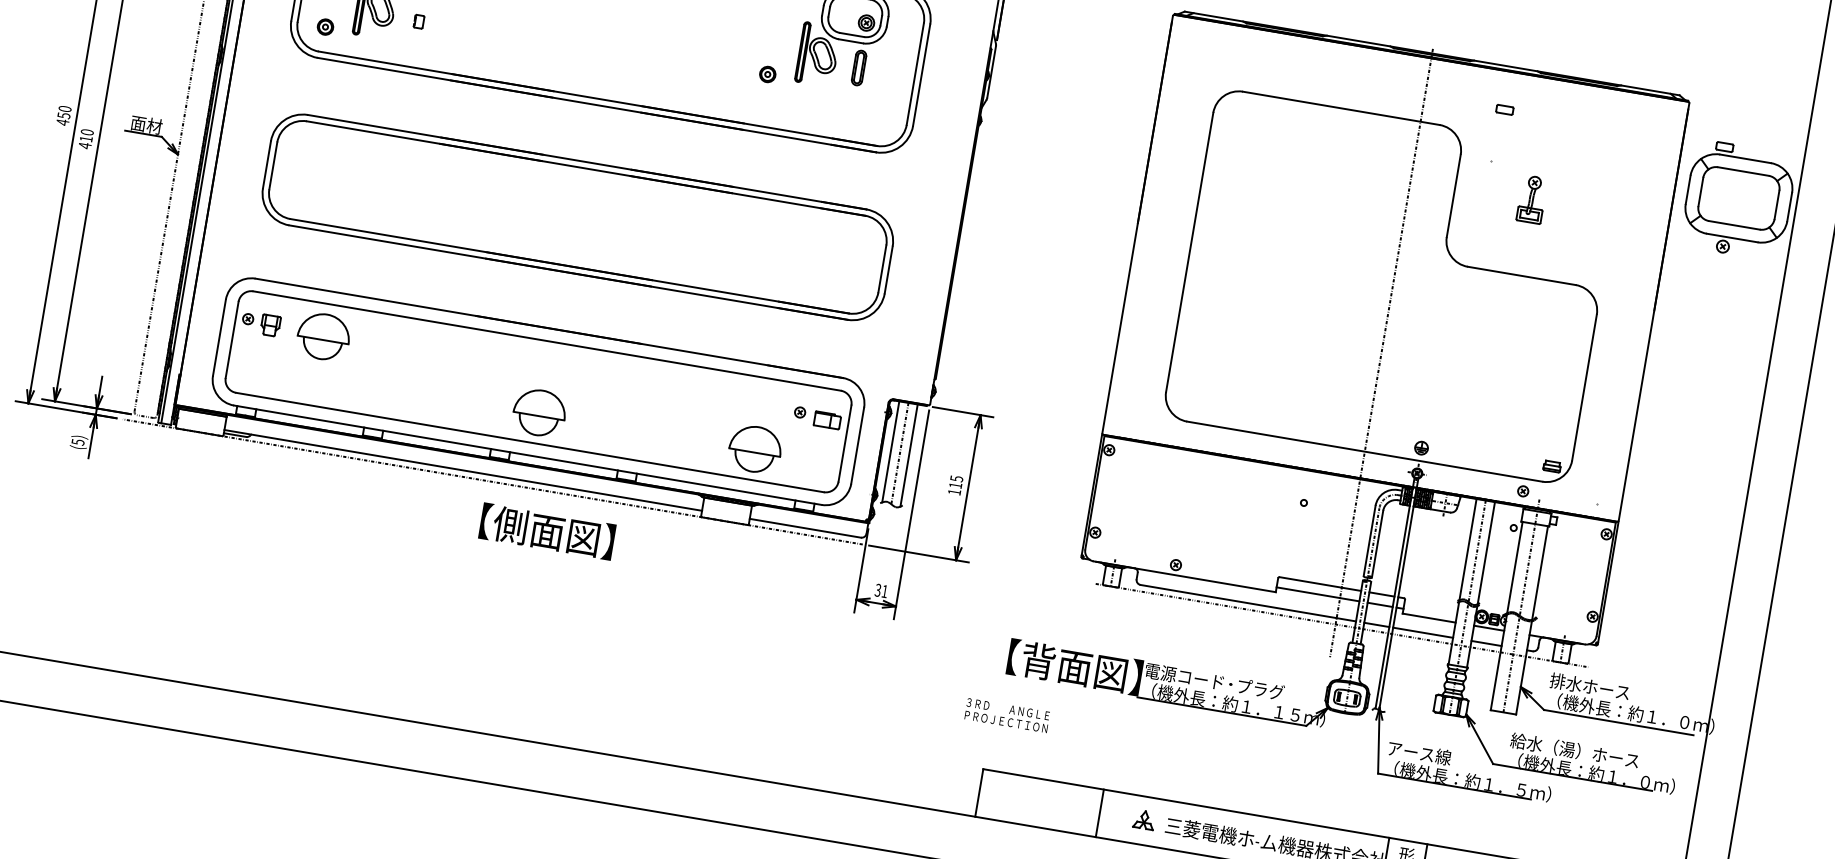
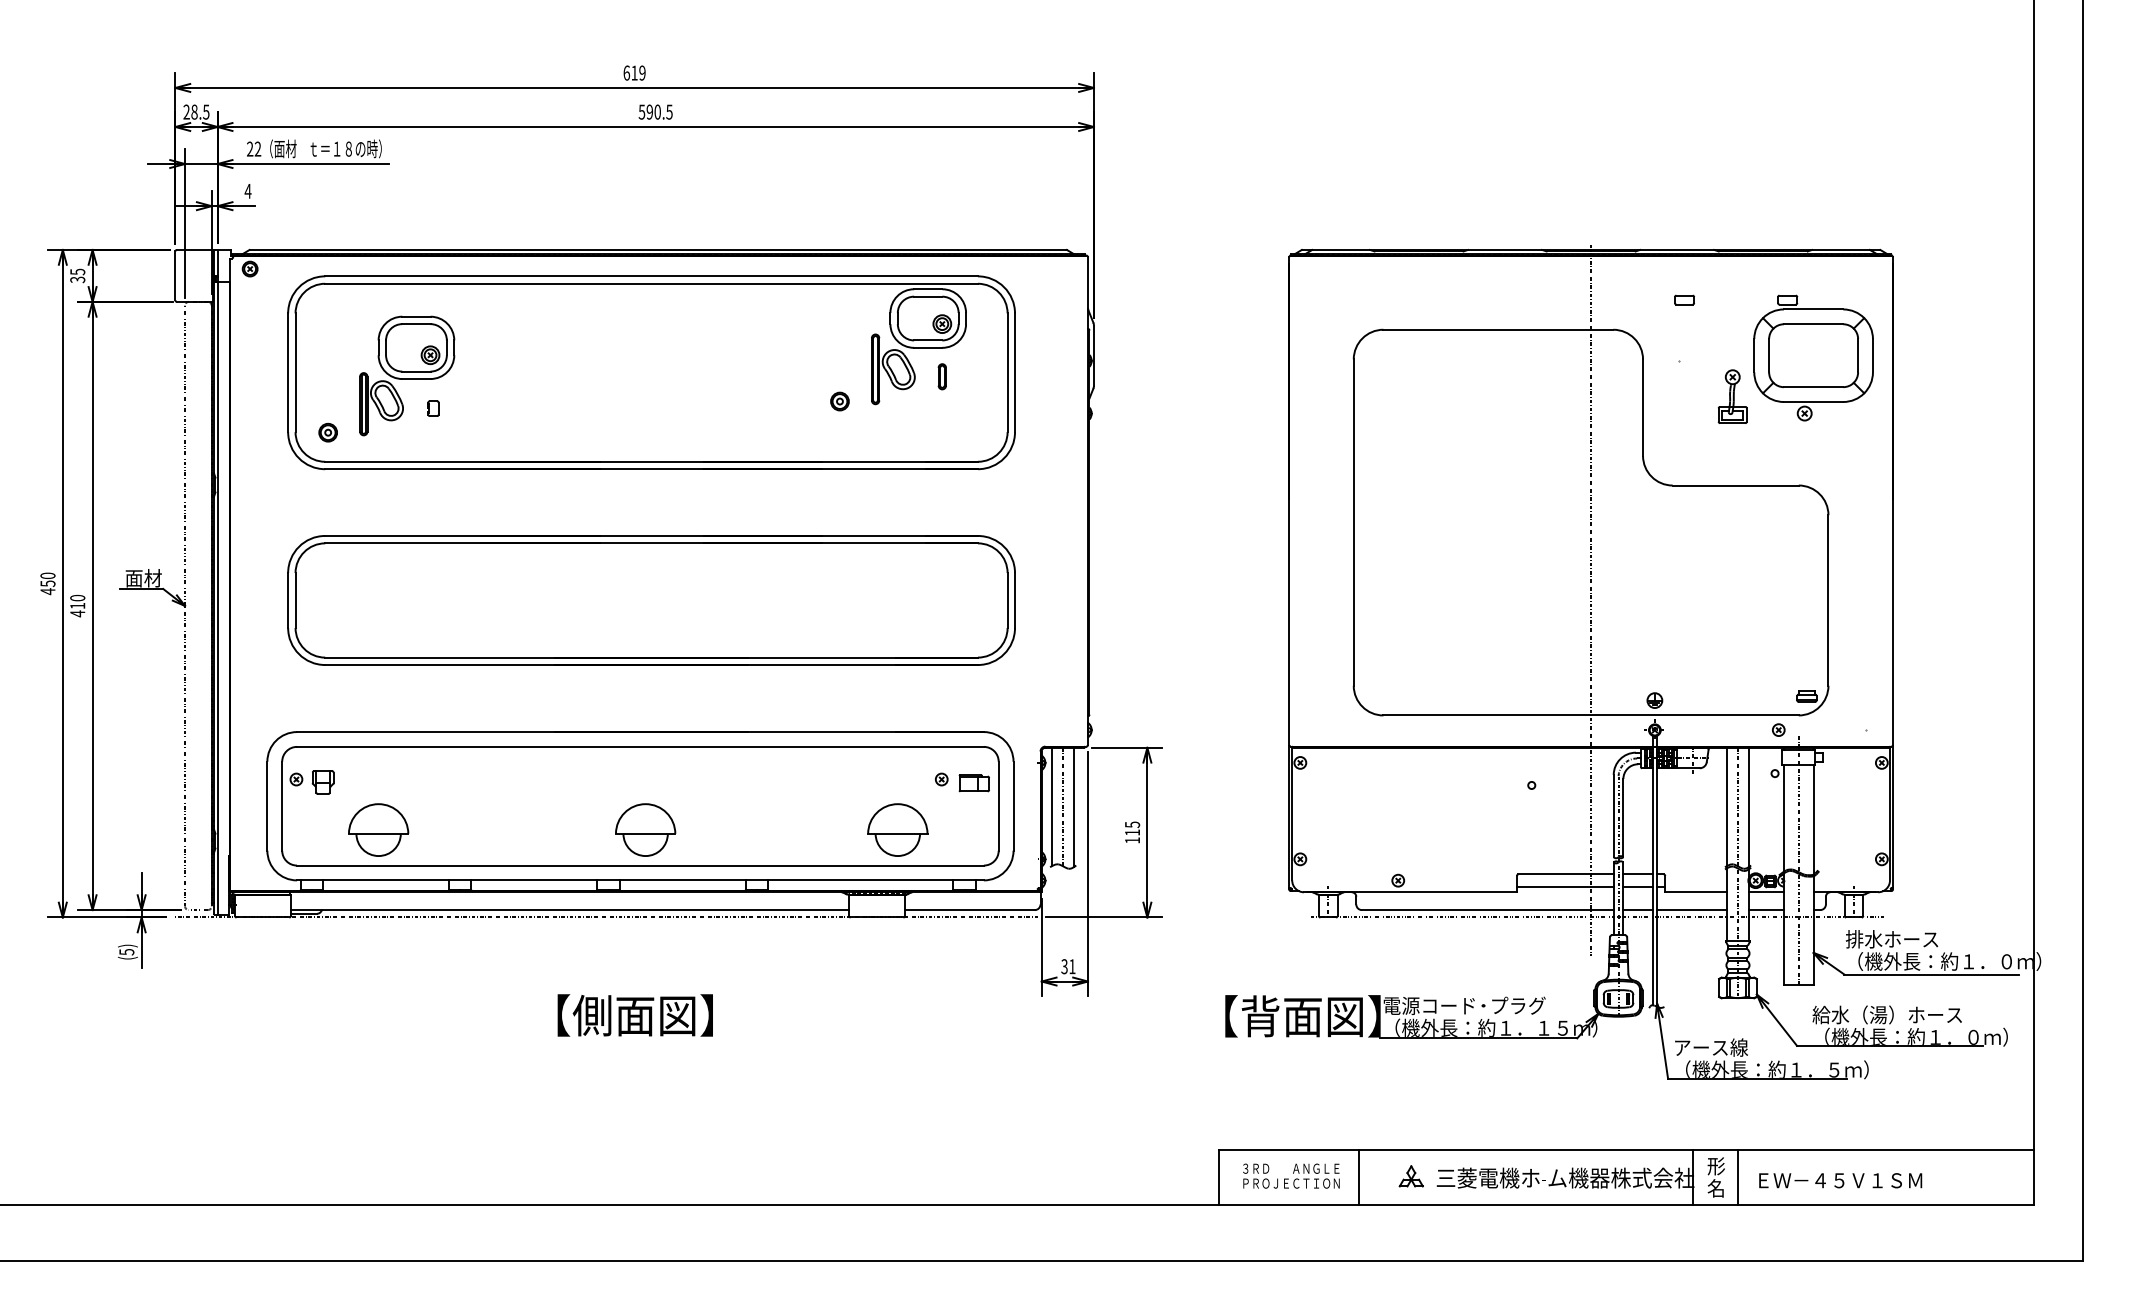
part: (858, 67) -> (941, 376), size x0.62
part: (1738, 199) -> (1813, 357), moved
part: (323, 336) -> (378, 829), moved
text: (546, 531) -> (634, 1015), moved
text: (1007, 715) -> (1291, 1175), moved

